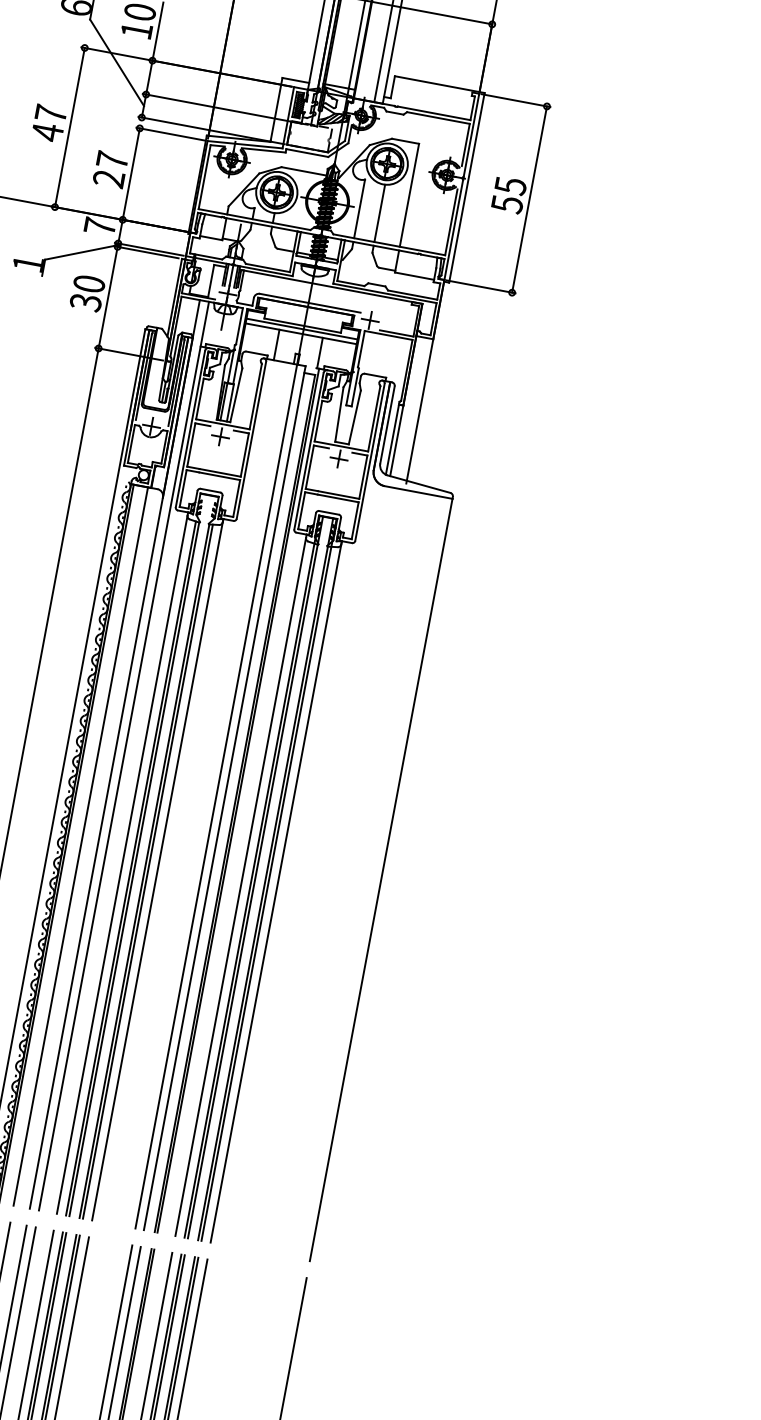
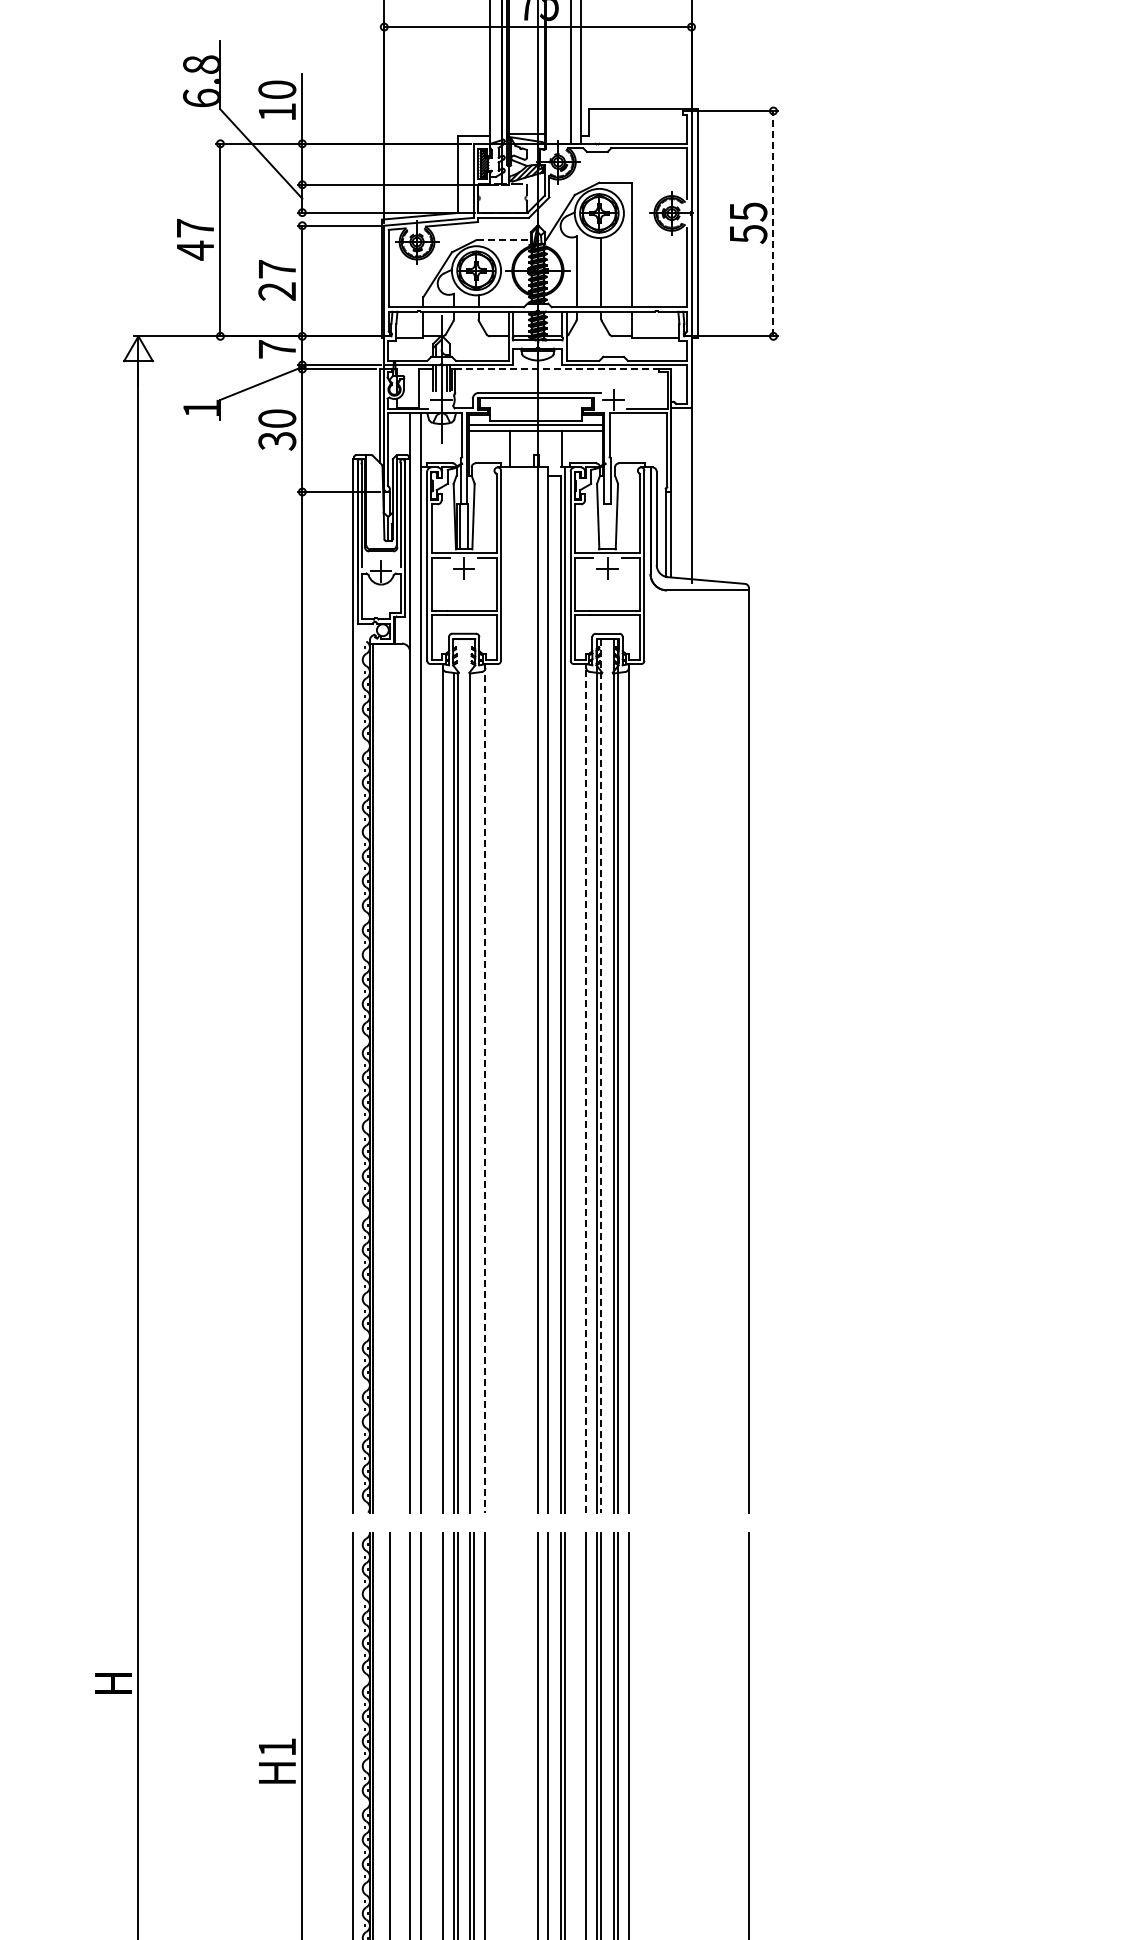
line: (304, 171) -> (504, 240), solid -> dashed
line: (529, 199) -> (773, 223), solid -> dashed
line: (330, 287) -> (560, 369), solid -> dashed
line: (80, 846) -> (390, 1077), removed
line: (157, 869) -> (485, 1088), solid -> dashed
line: (148, 871) -> (474, 1092), removed
line: (255, 877) -> (601, 1076), solid -> dashed
line: (241, 886) -> (586, 1089), solid -> dashed

